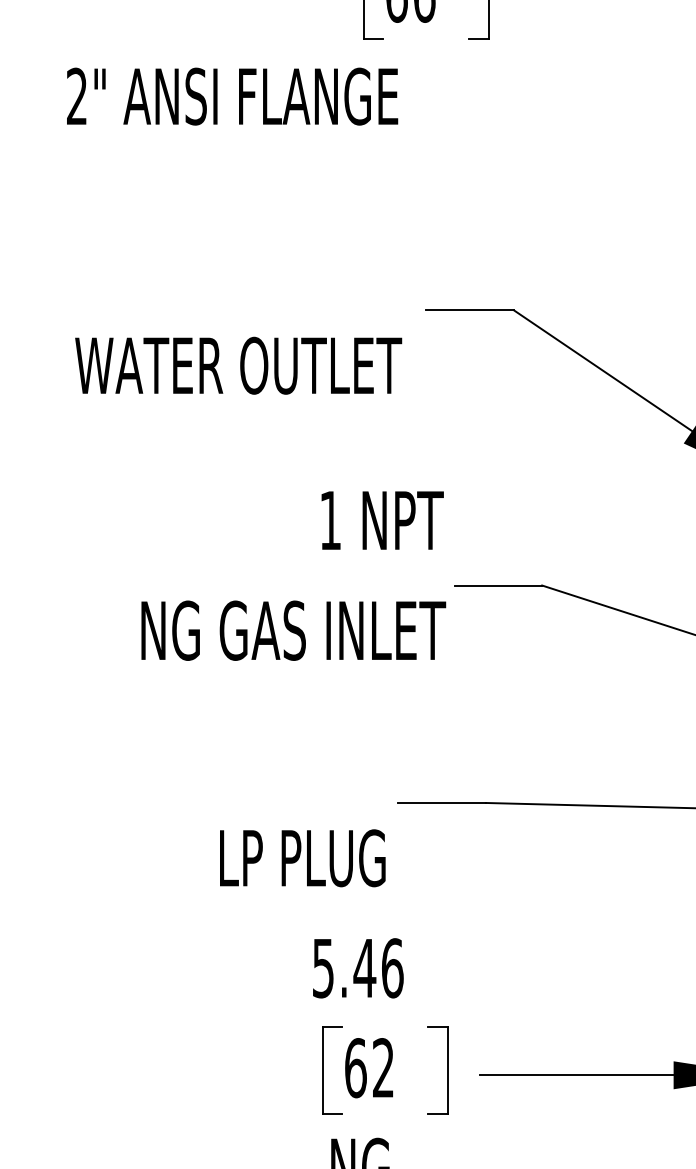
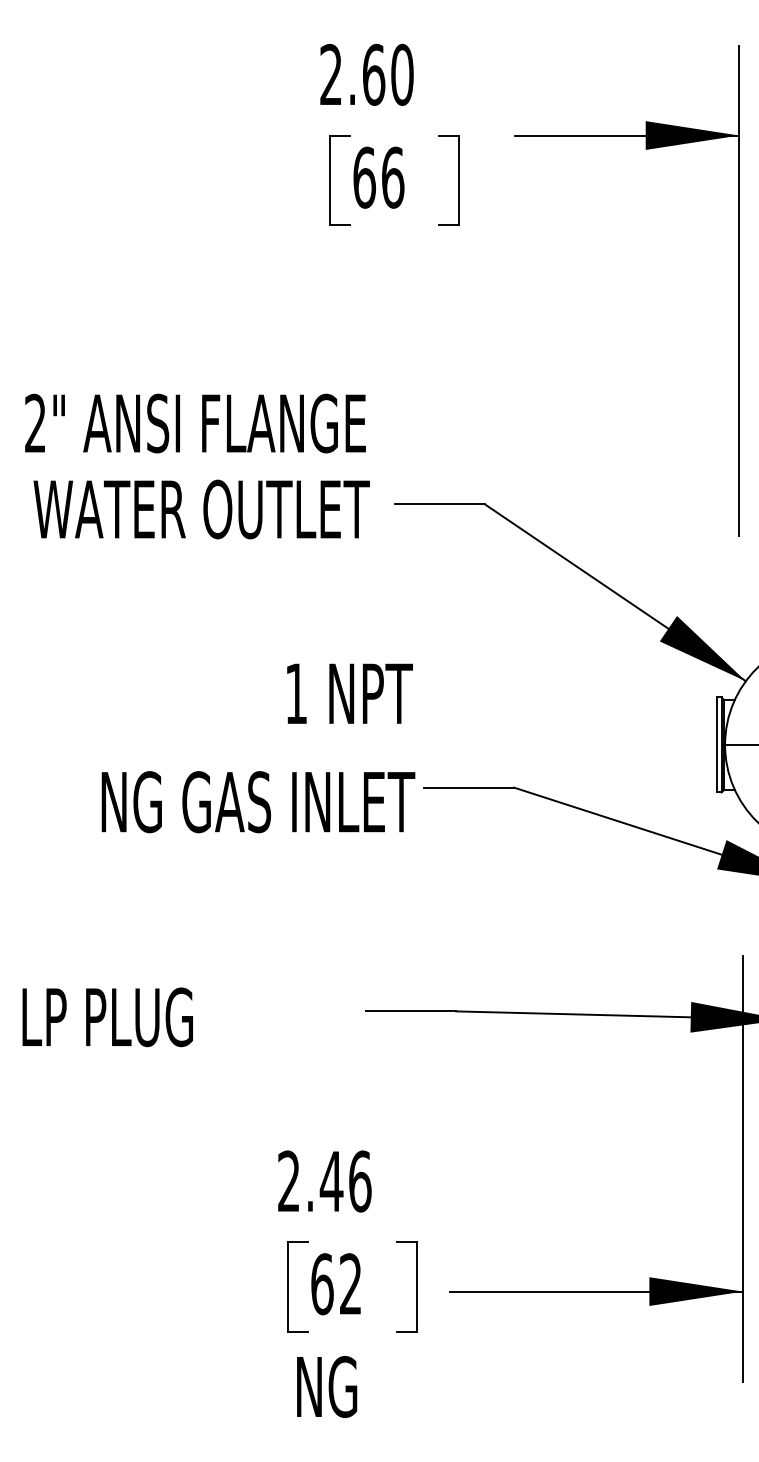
text: (232, 96) -> (195, 423), moved
text: (238, 365) -> (201, 509), moved
text: (382, 520) -> (349, 693), moved
text: (293, 631) -> (258, 802), moved
text: (302, 858) -> (107, 1017), moved
text: (322, 968) -> (288, 1181), 5.46 -> 2.46

